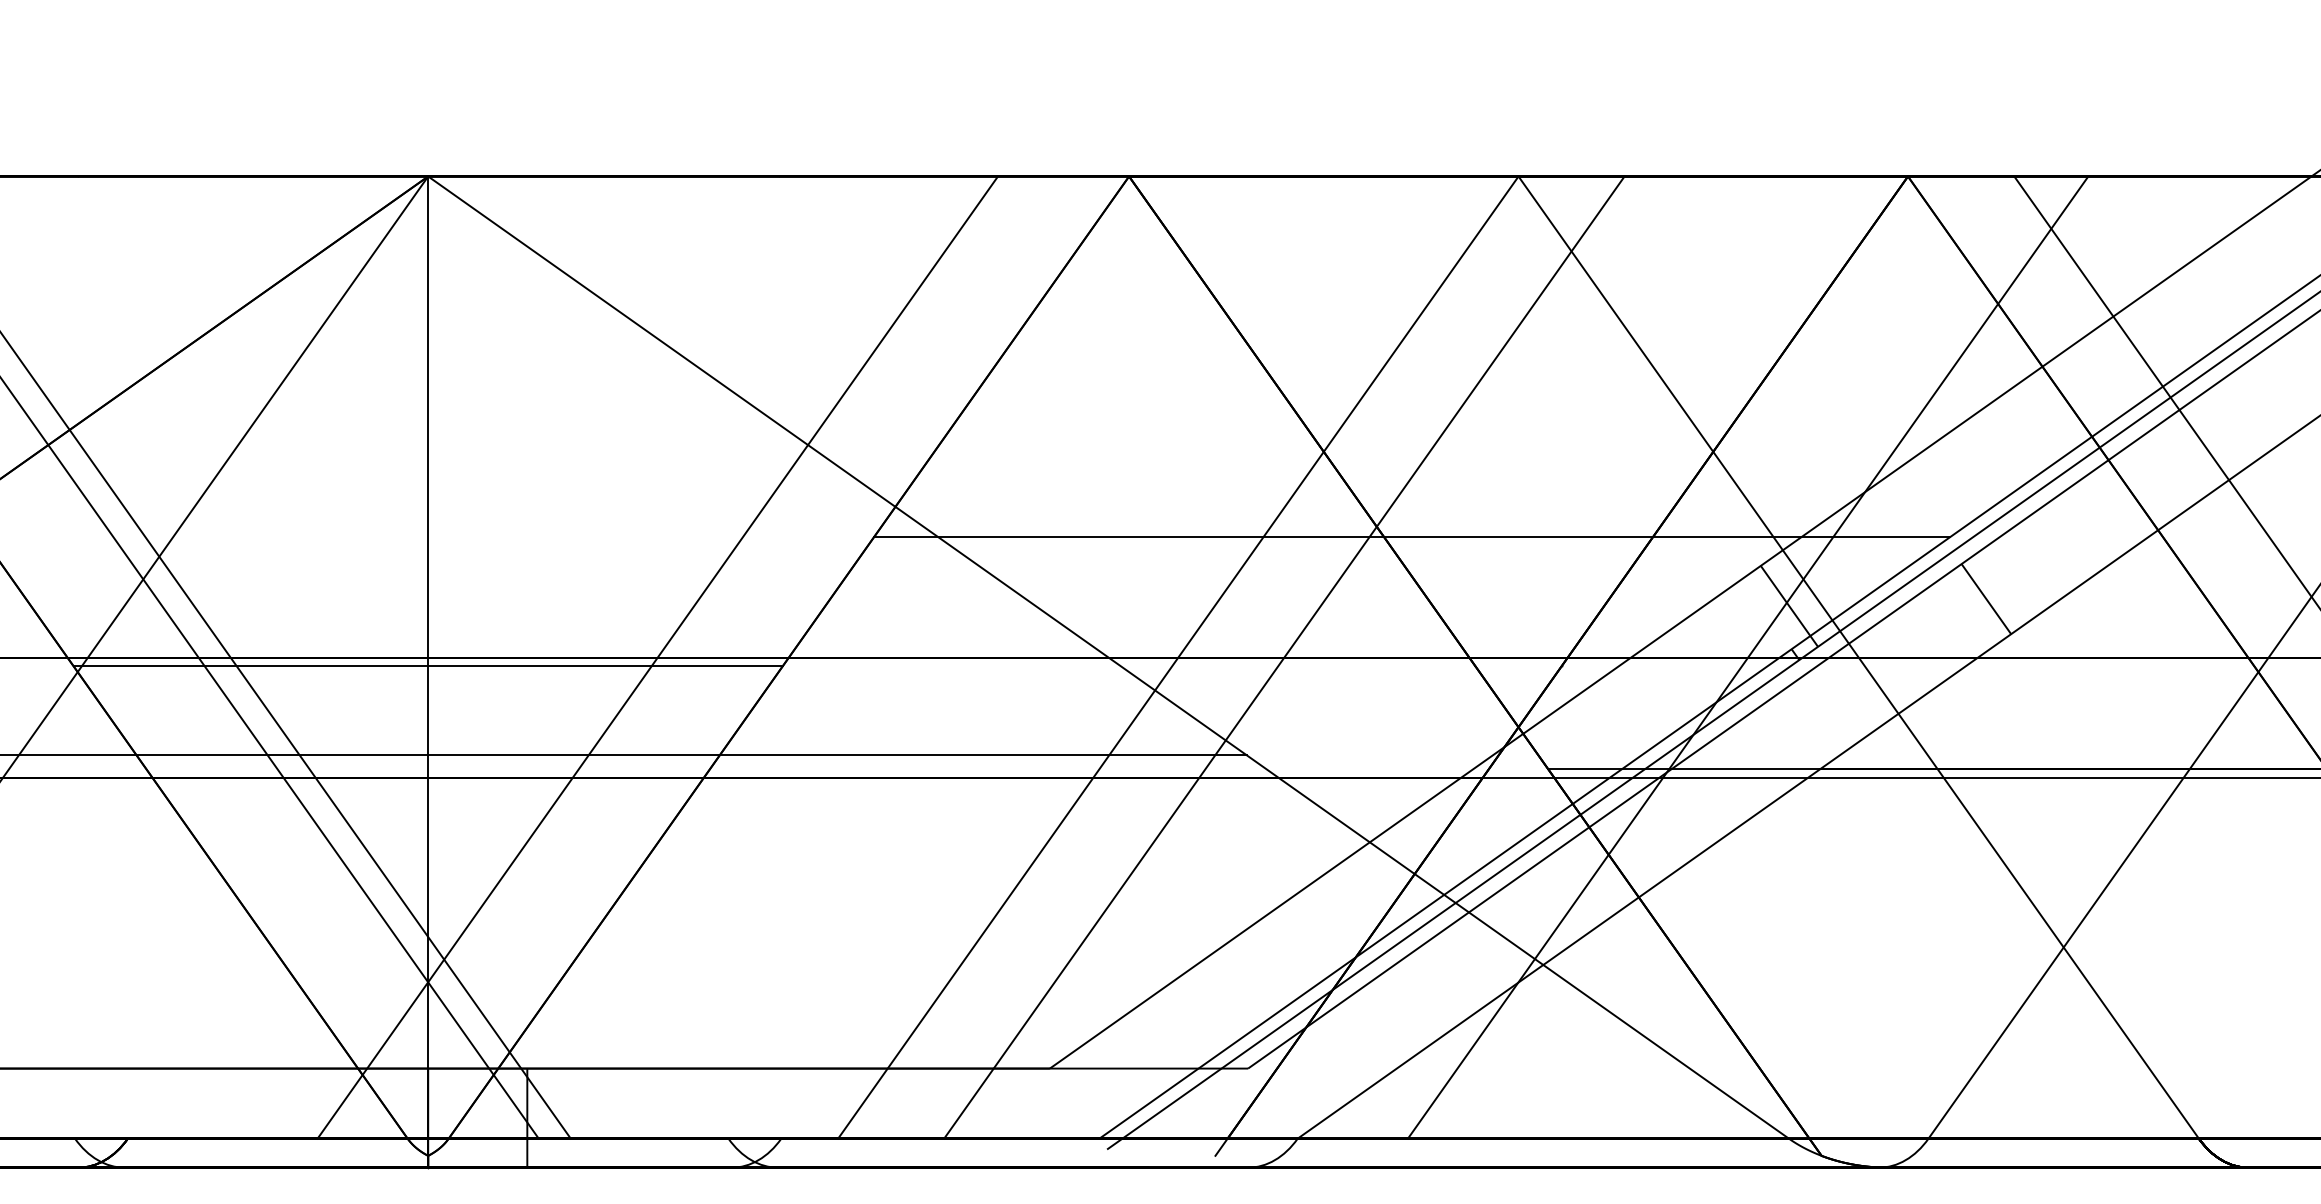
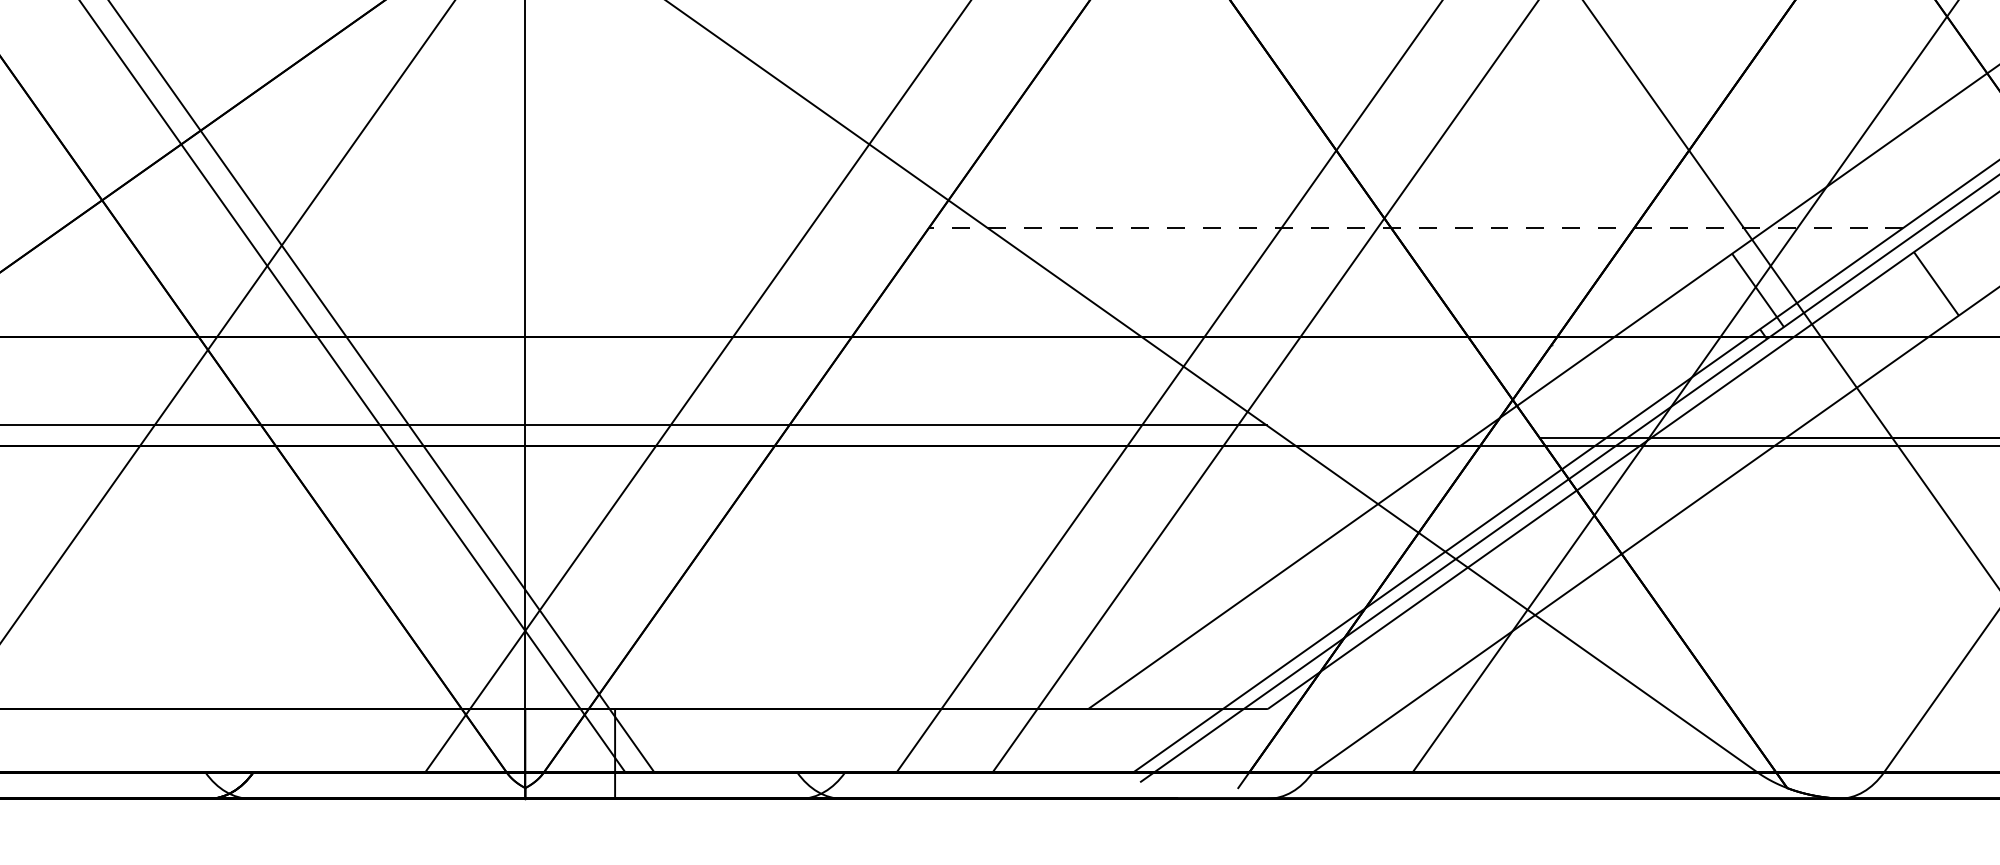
line: (1411, 537) -> (1415, 228), solid -> dashed
line: (427, 666) -> (524, 344), removed

